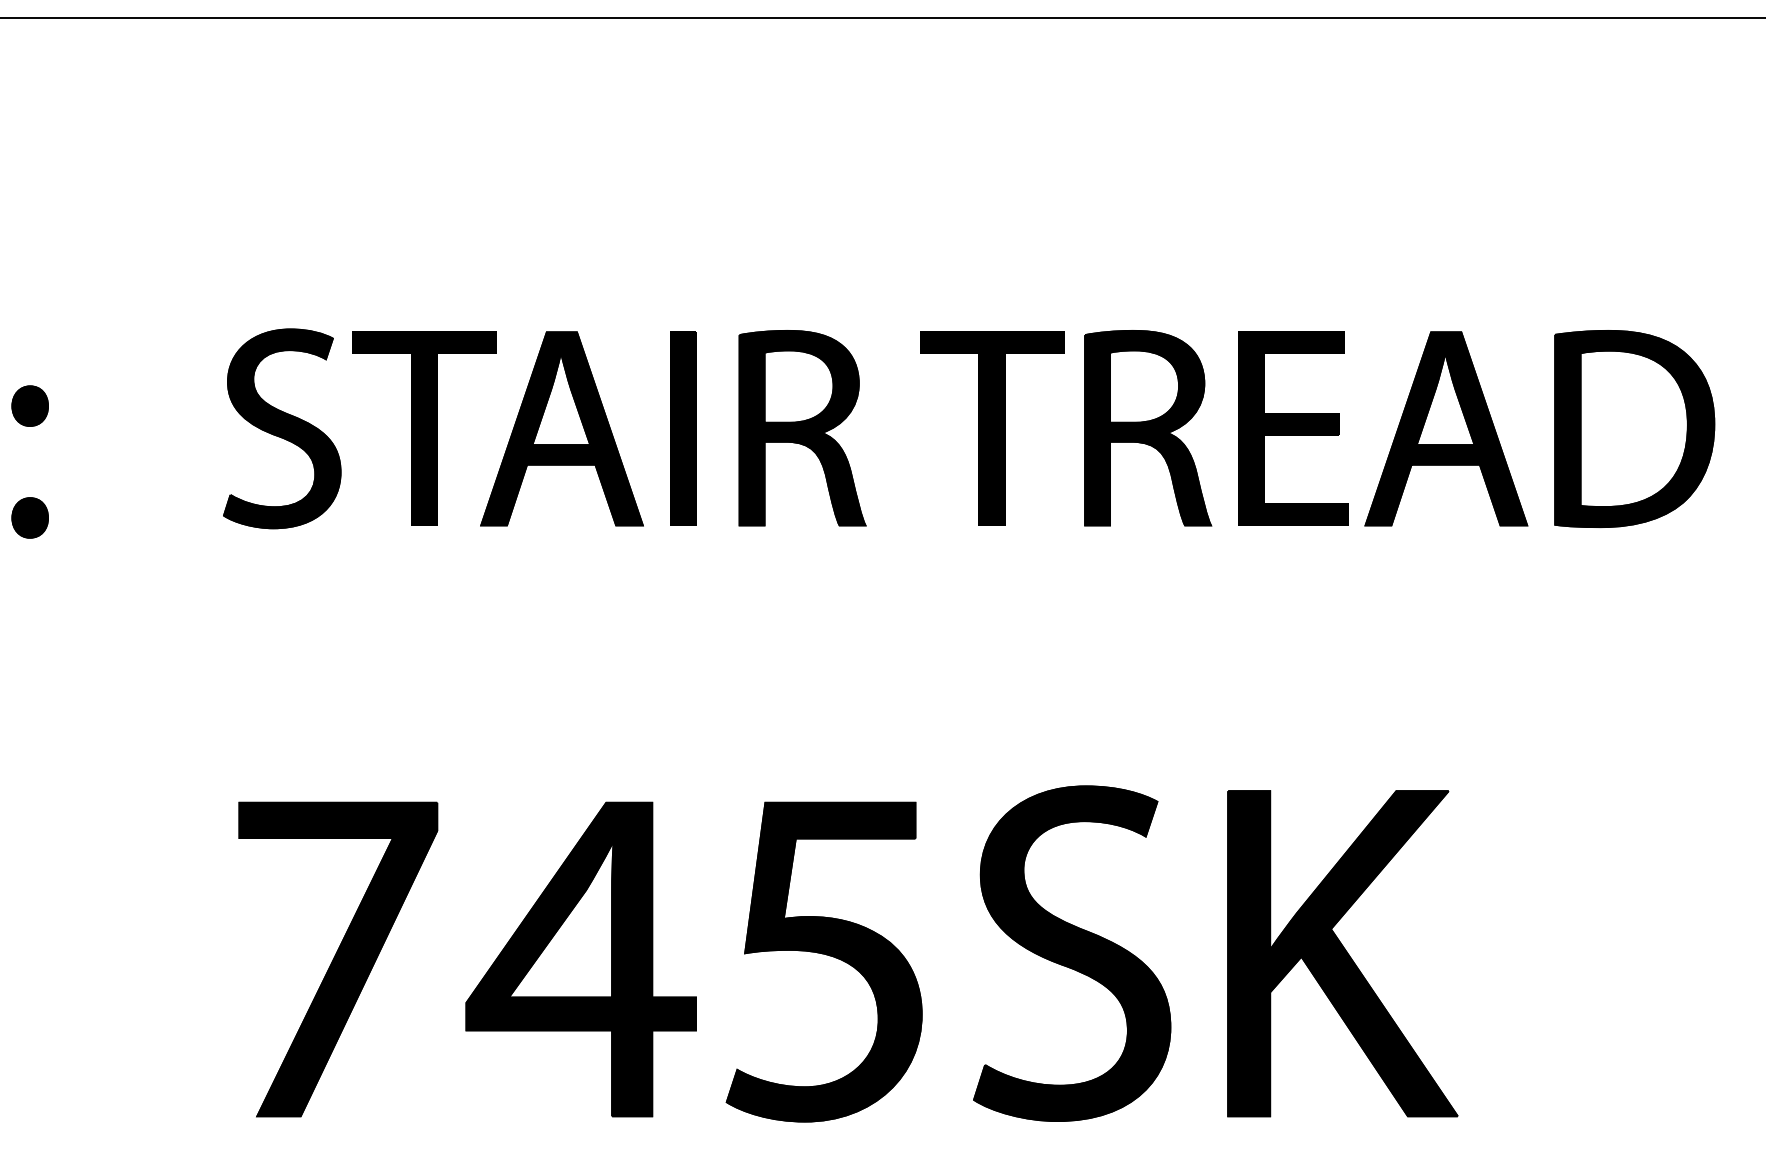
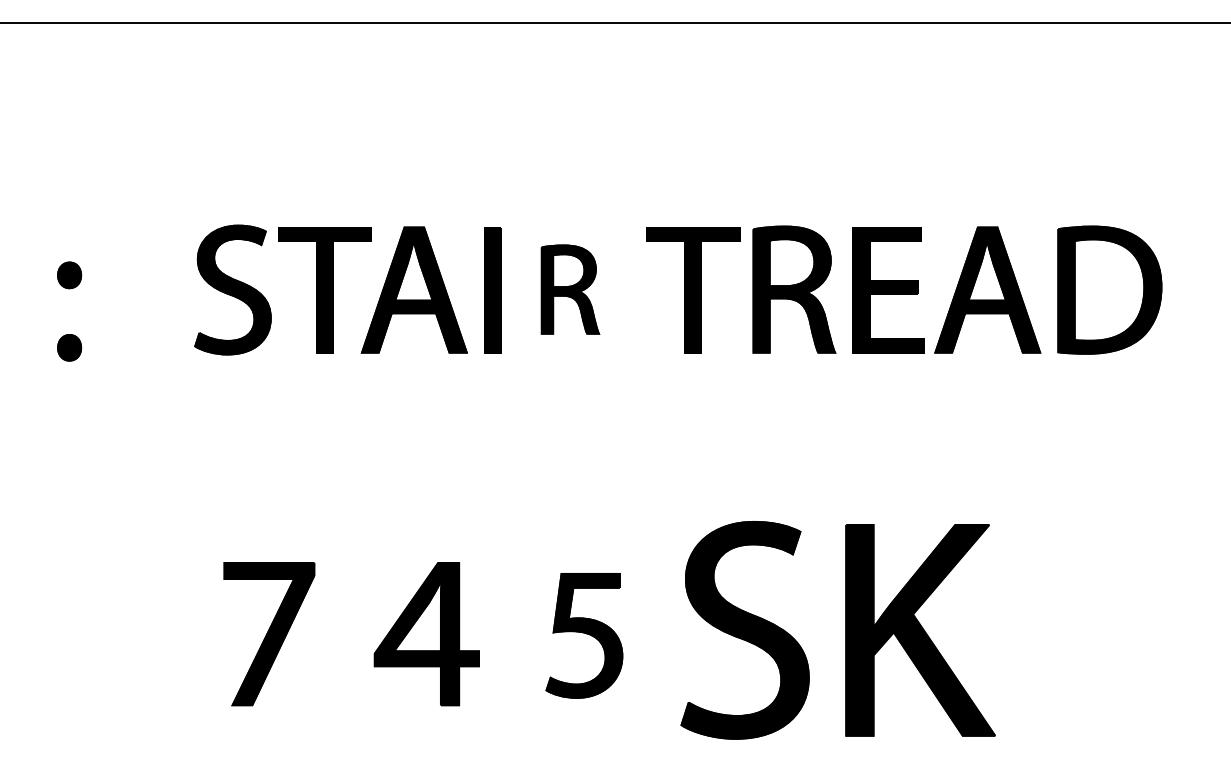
part: (802, 427) -> (570, 289), size x0.7
part: (338, 958) -> (269, 633), size x0.7
part: (580, 958) -> (426, 633), size x0.7
part: (824, 961) -> (584, 635), size x0.6

